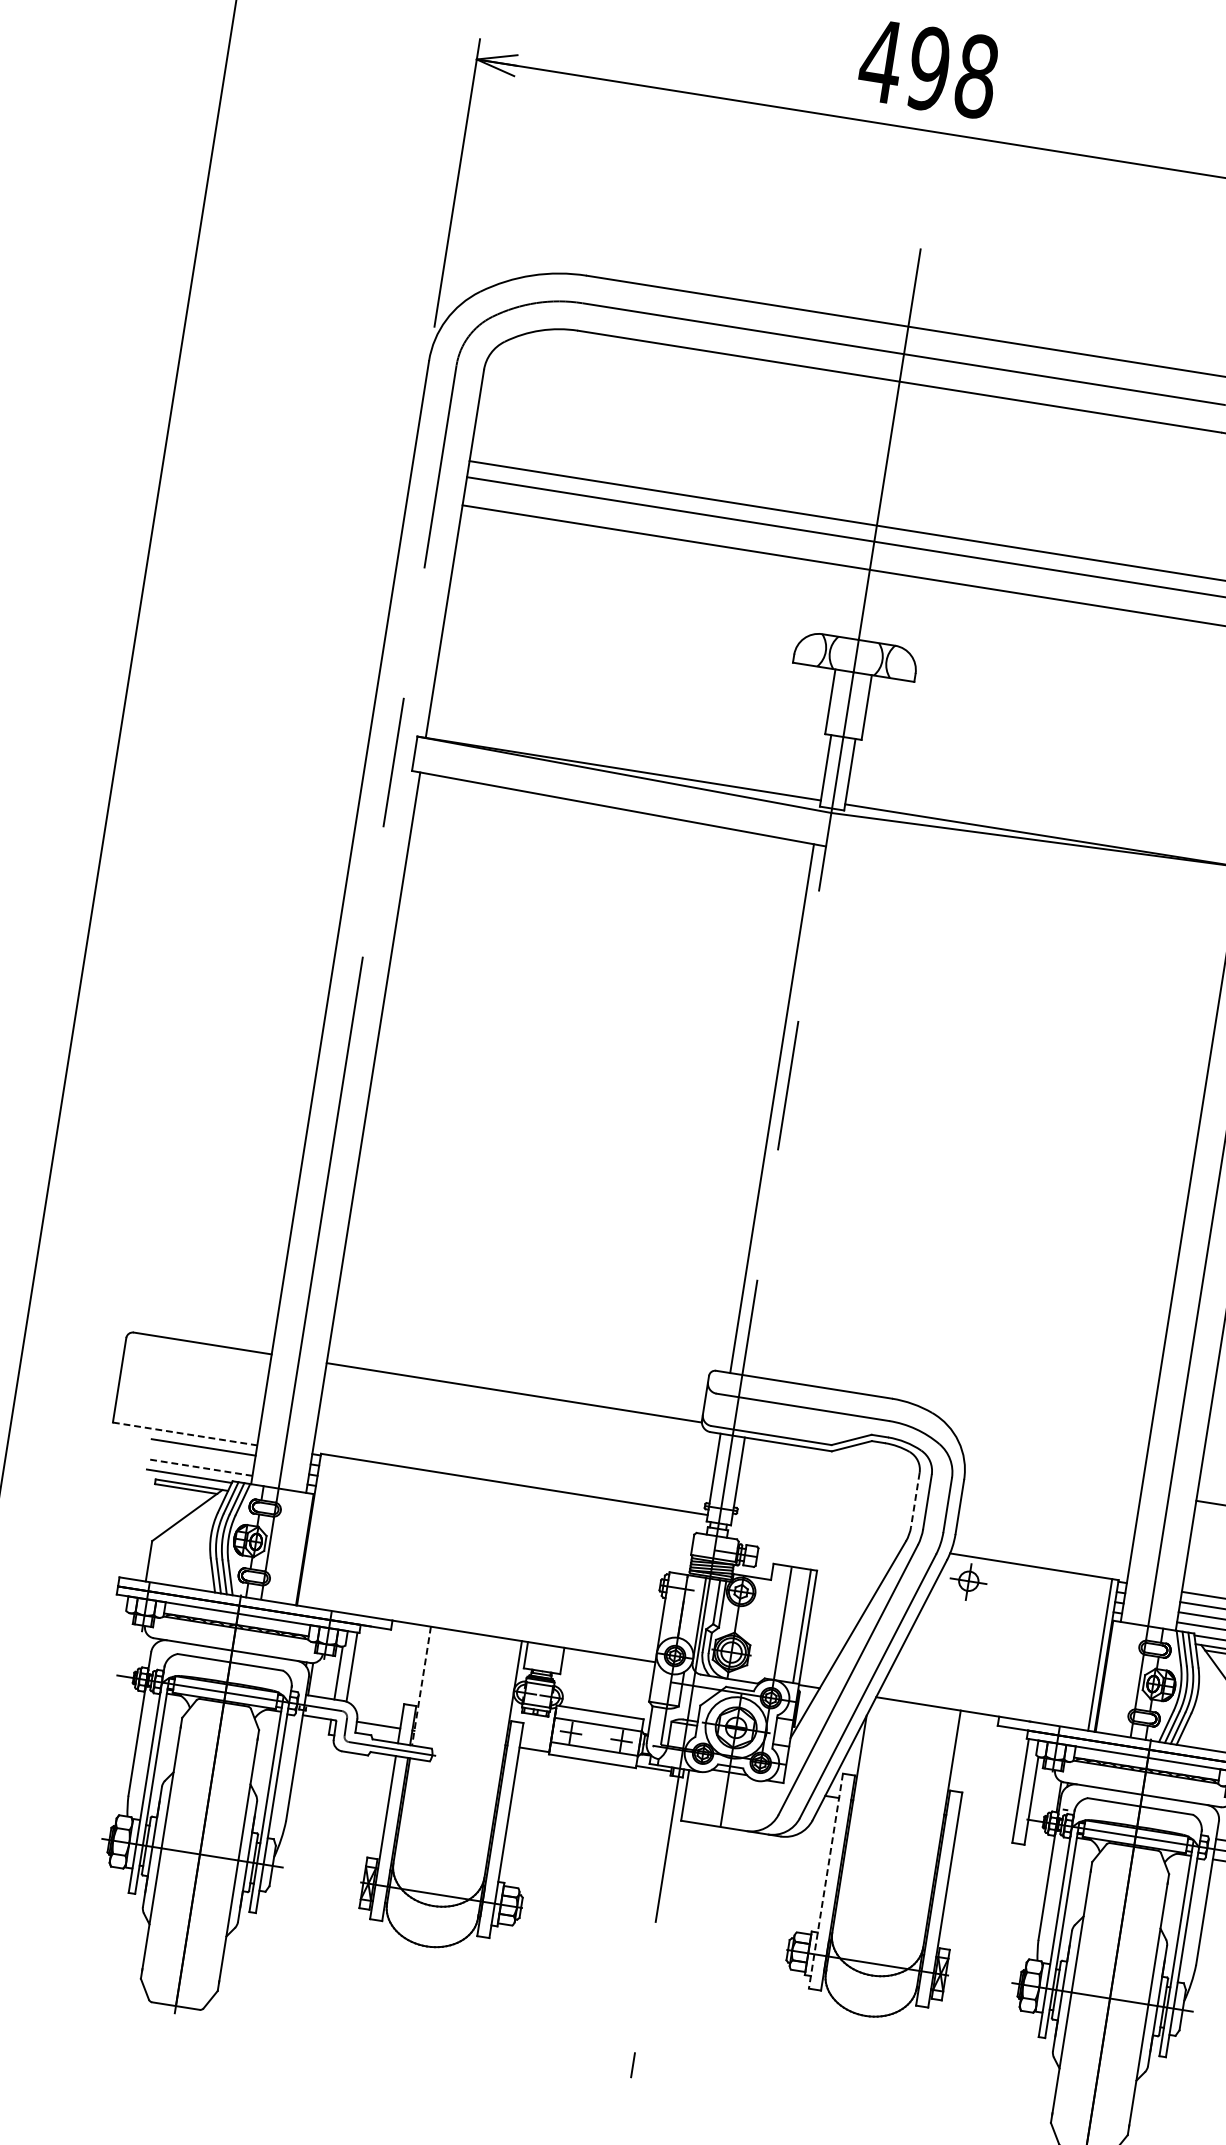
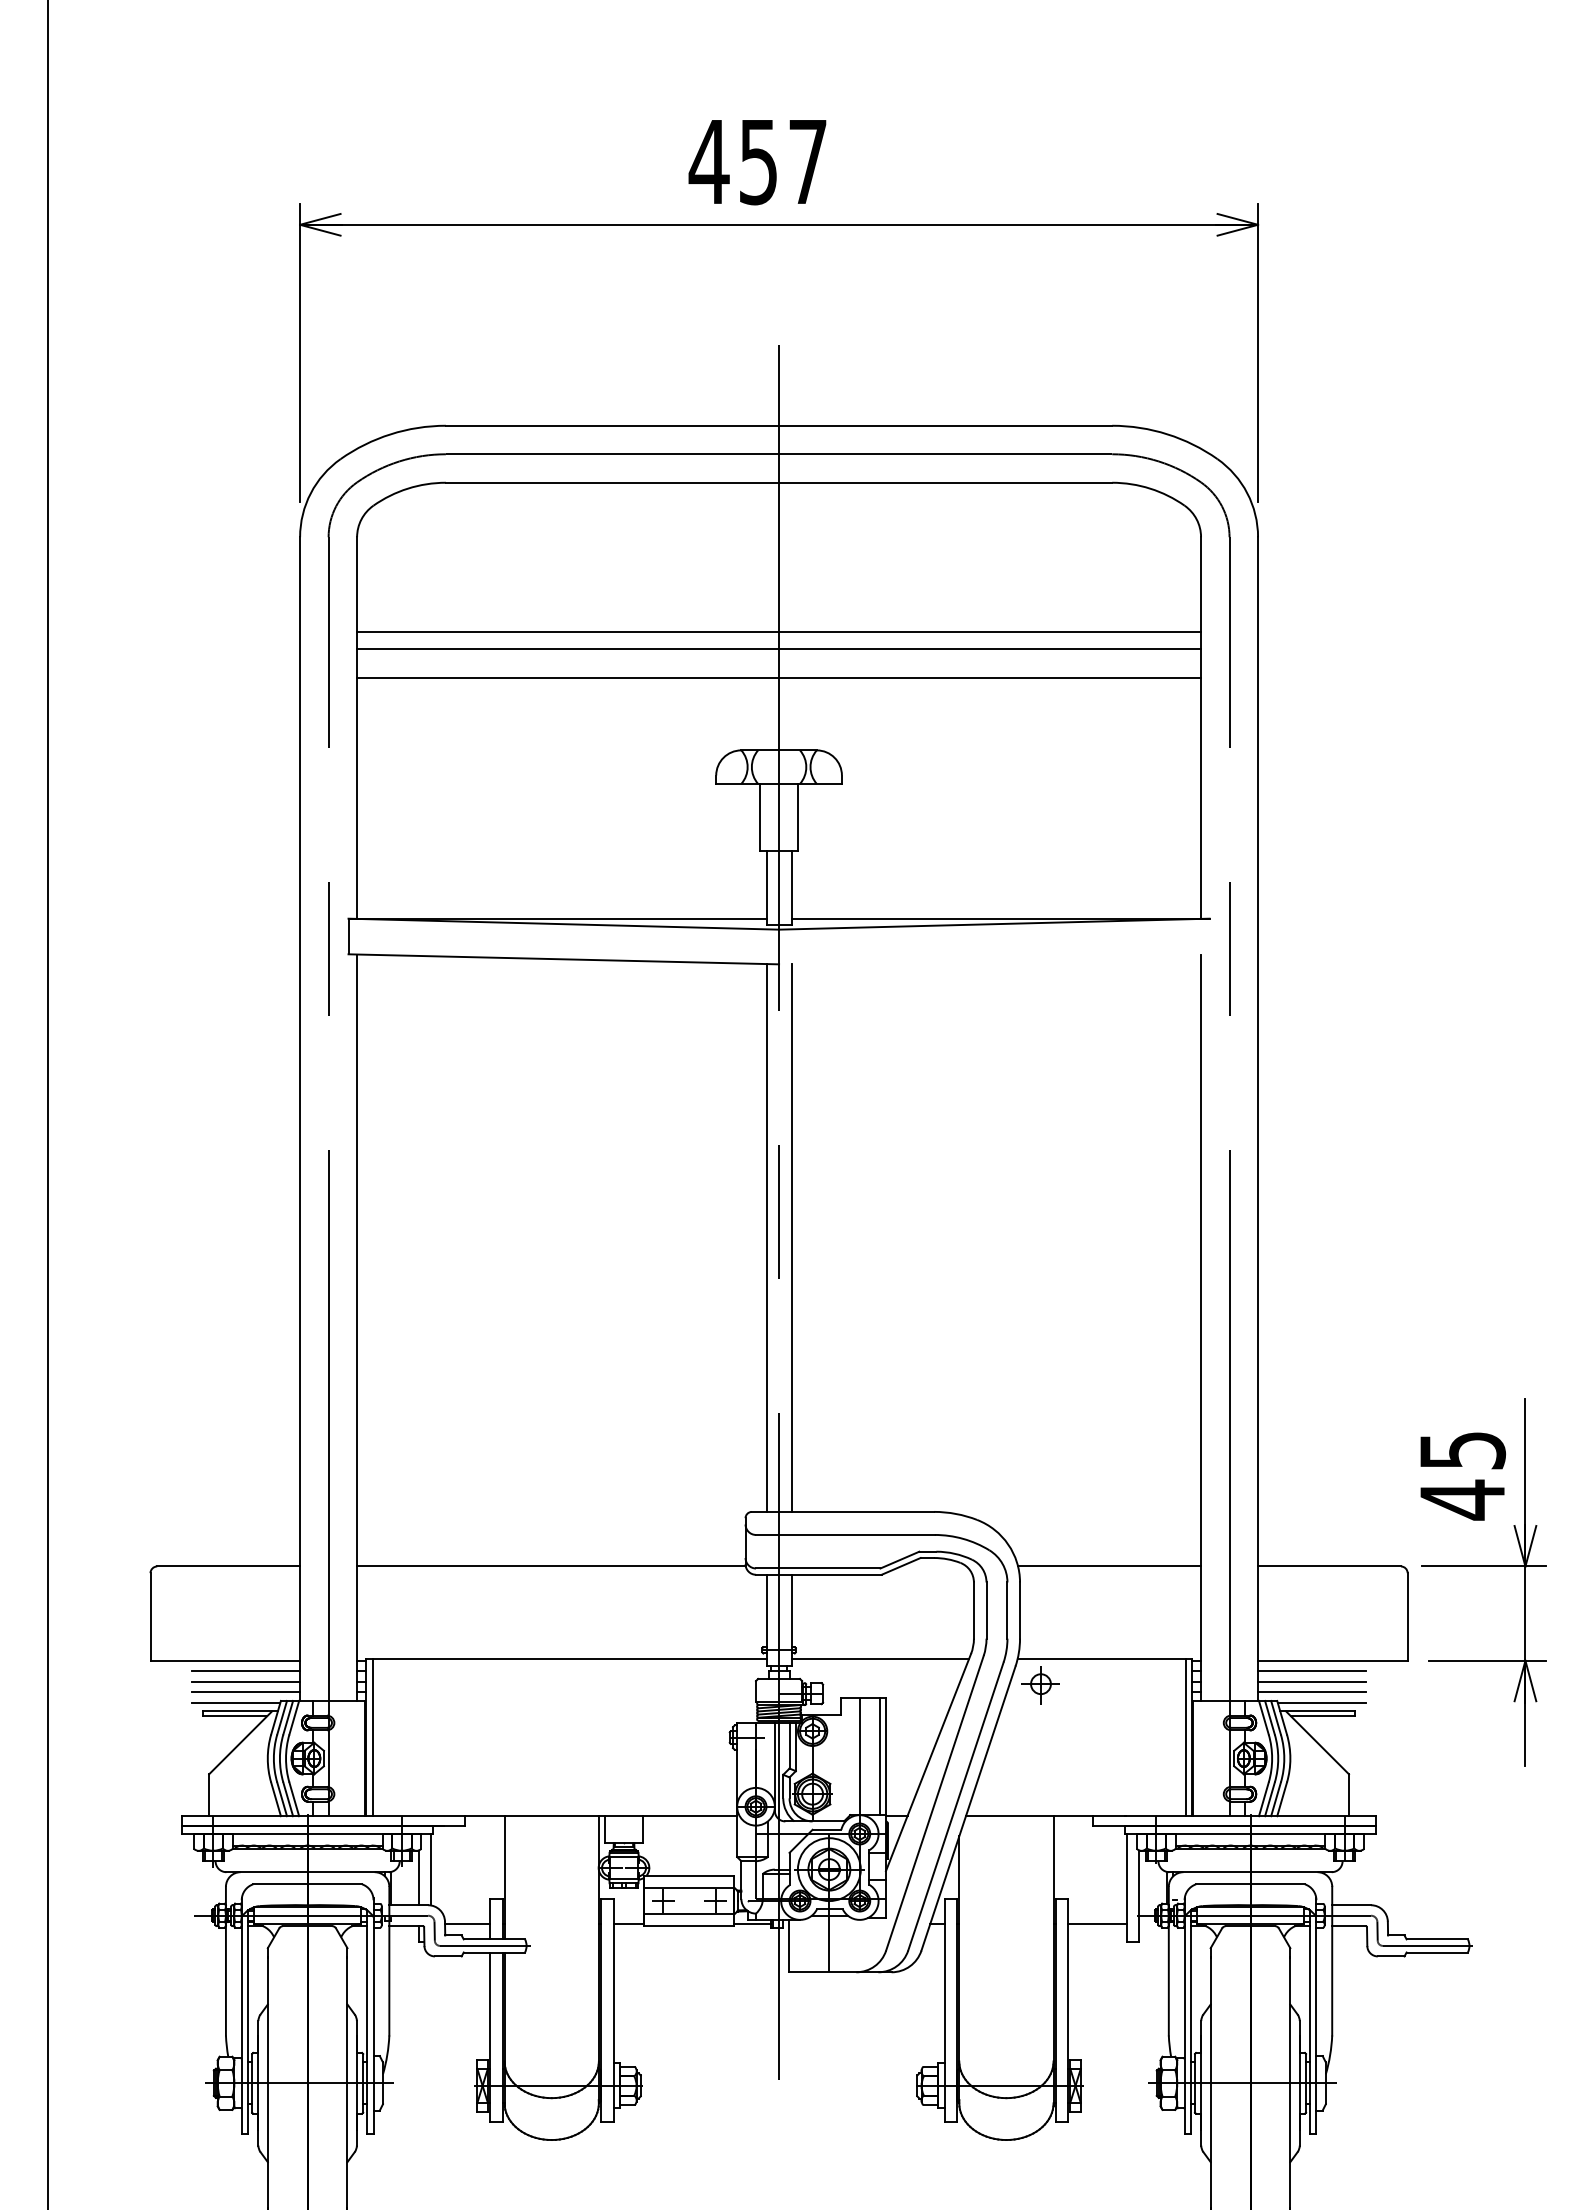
text: (953, 72) -> (783, 161), 498 -> 457
line: (796, 1112) -> (791, 1237), added
line: (185, 1433) -> (225, 1660), dashed -> solid
line: (202, 1457) -> (246, 1681), added
line: (200, 1467) -> (246, 1692), dashed -> solid
line: (1052, 1478) -> (1109, 1566), added
line: (914, 1500) -> (973, 1611), dashed -> solid
line: (315, 1530) -> (372, 1737), added
line: (817, 1532) -> (880, 1659), added
line: (421, 1685) -> (504, 1877), dashed -> solid
line: (986, 1821) -> (1097, 1924), added
line: (825, 1881) -> (944, 2010), dashed -> solid

